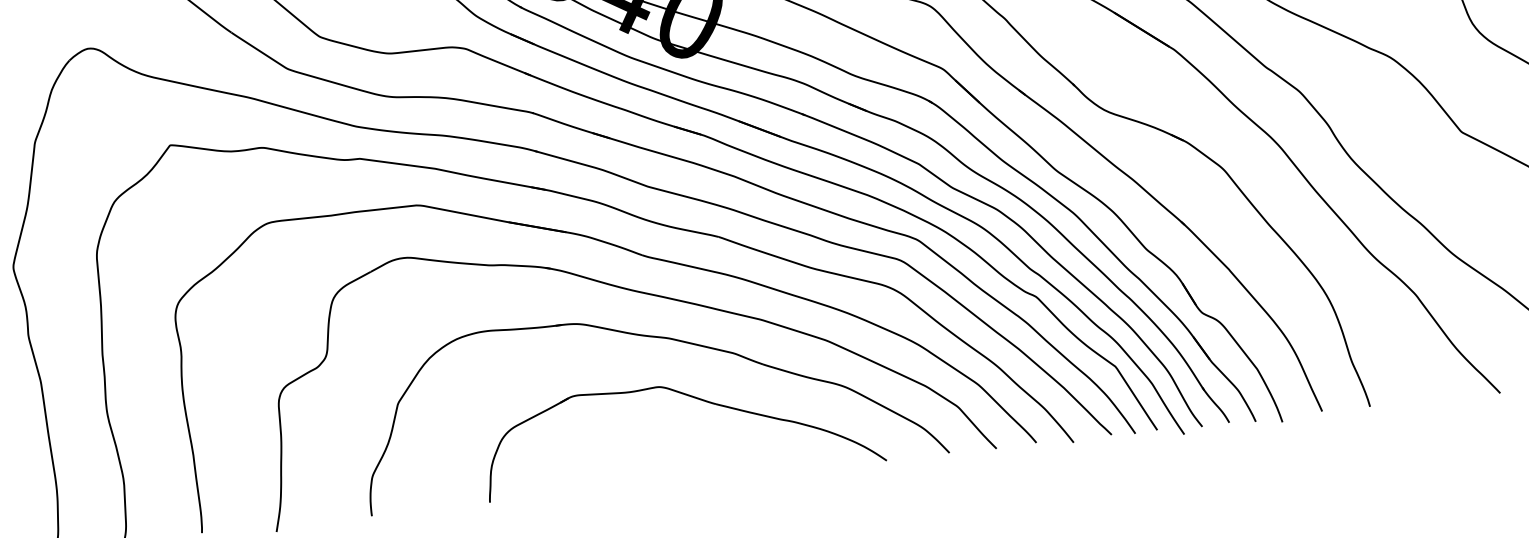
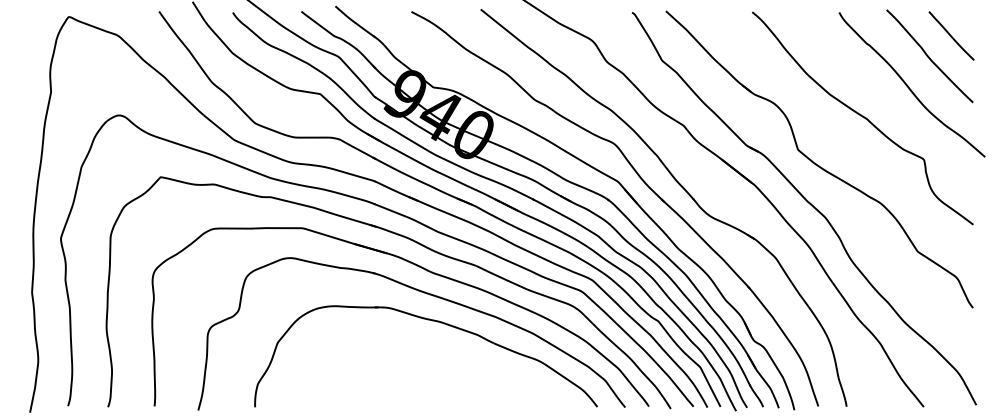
part: (694, 399) -> (451, 359), removed

